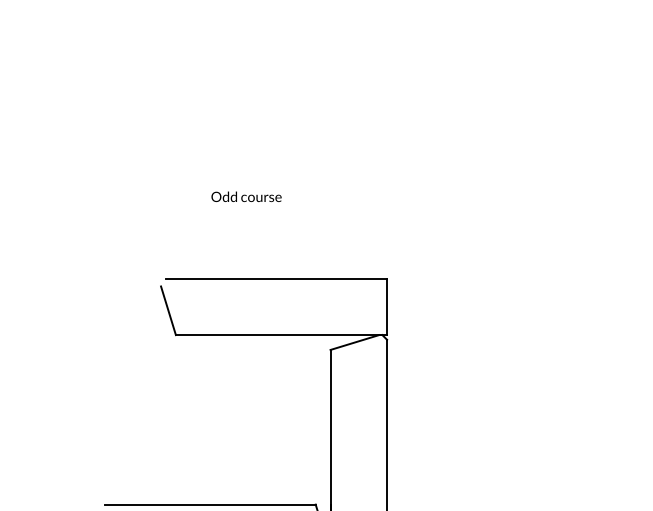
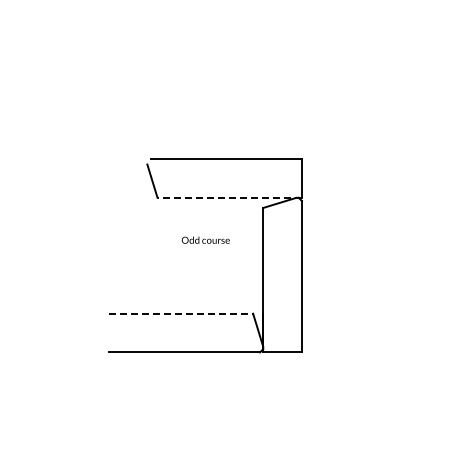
text: (246, 195) -> (205, 239), moved
line: (281, 334) -> (229, 197), solid -> dashed
line: (210, 504) -> (181, 313), solid -> dashed

